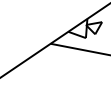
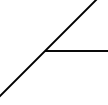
hatch: (84, 27) -> (71, 31), removed

